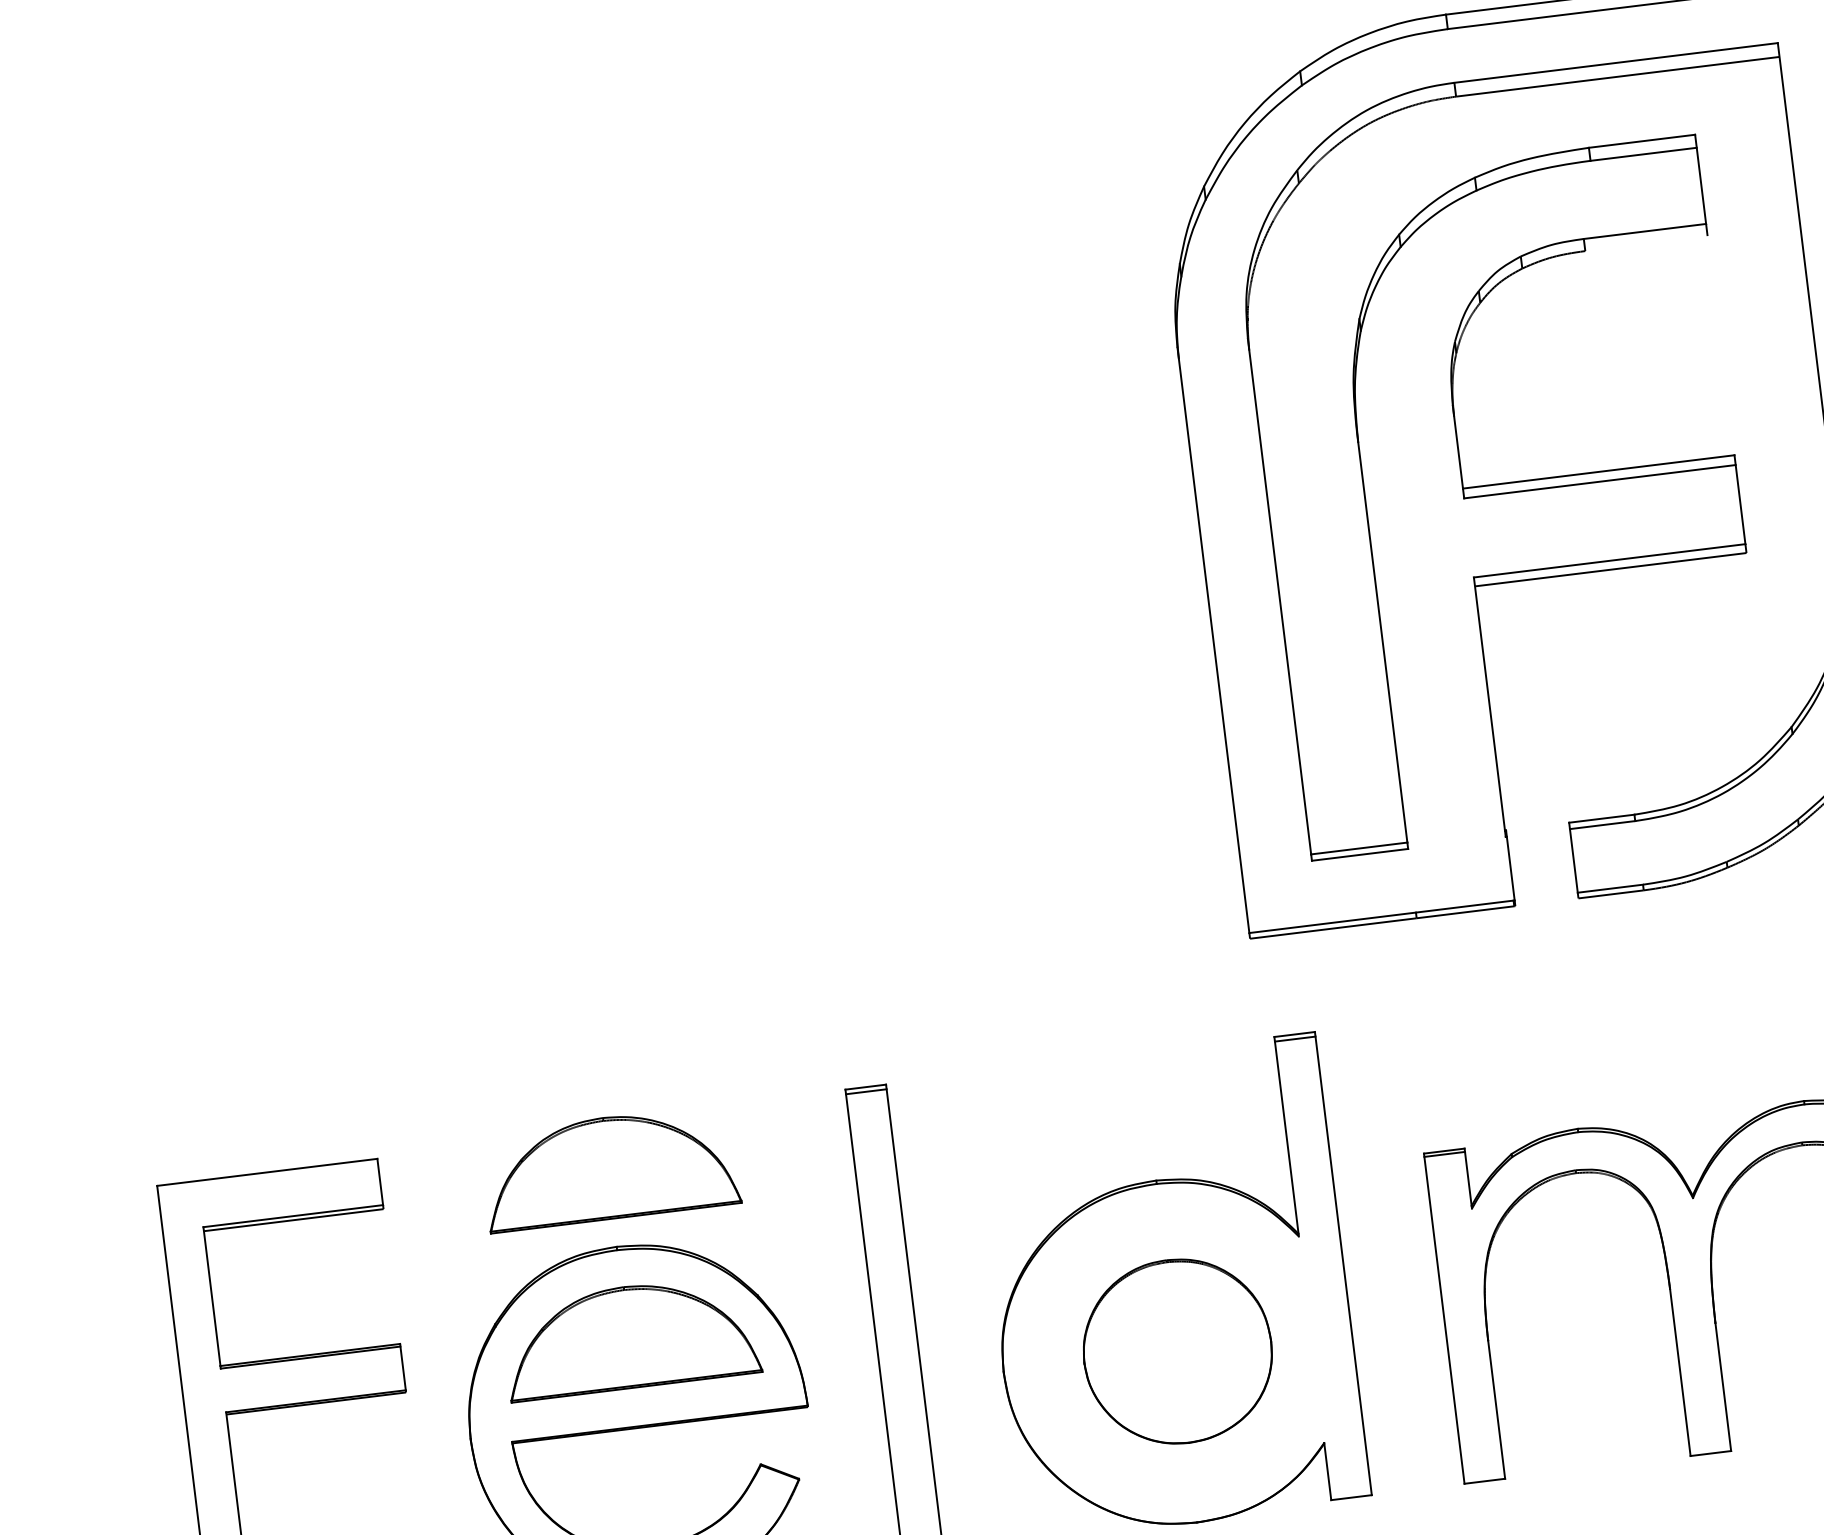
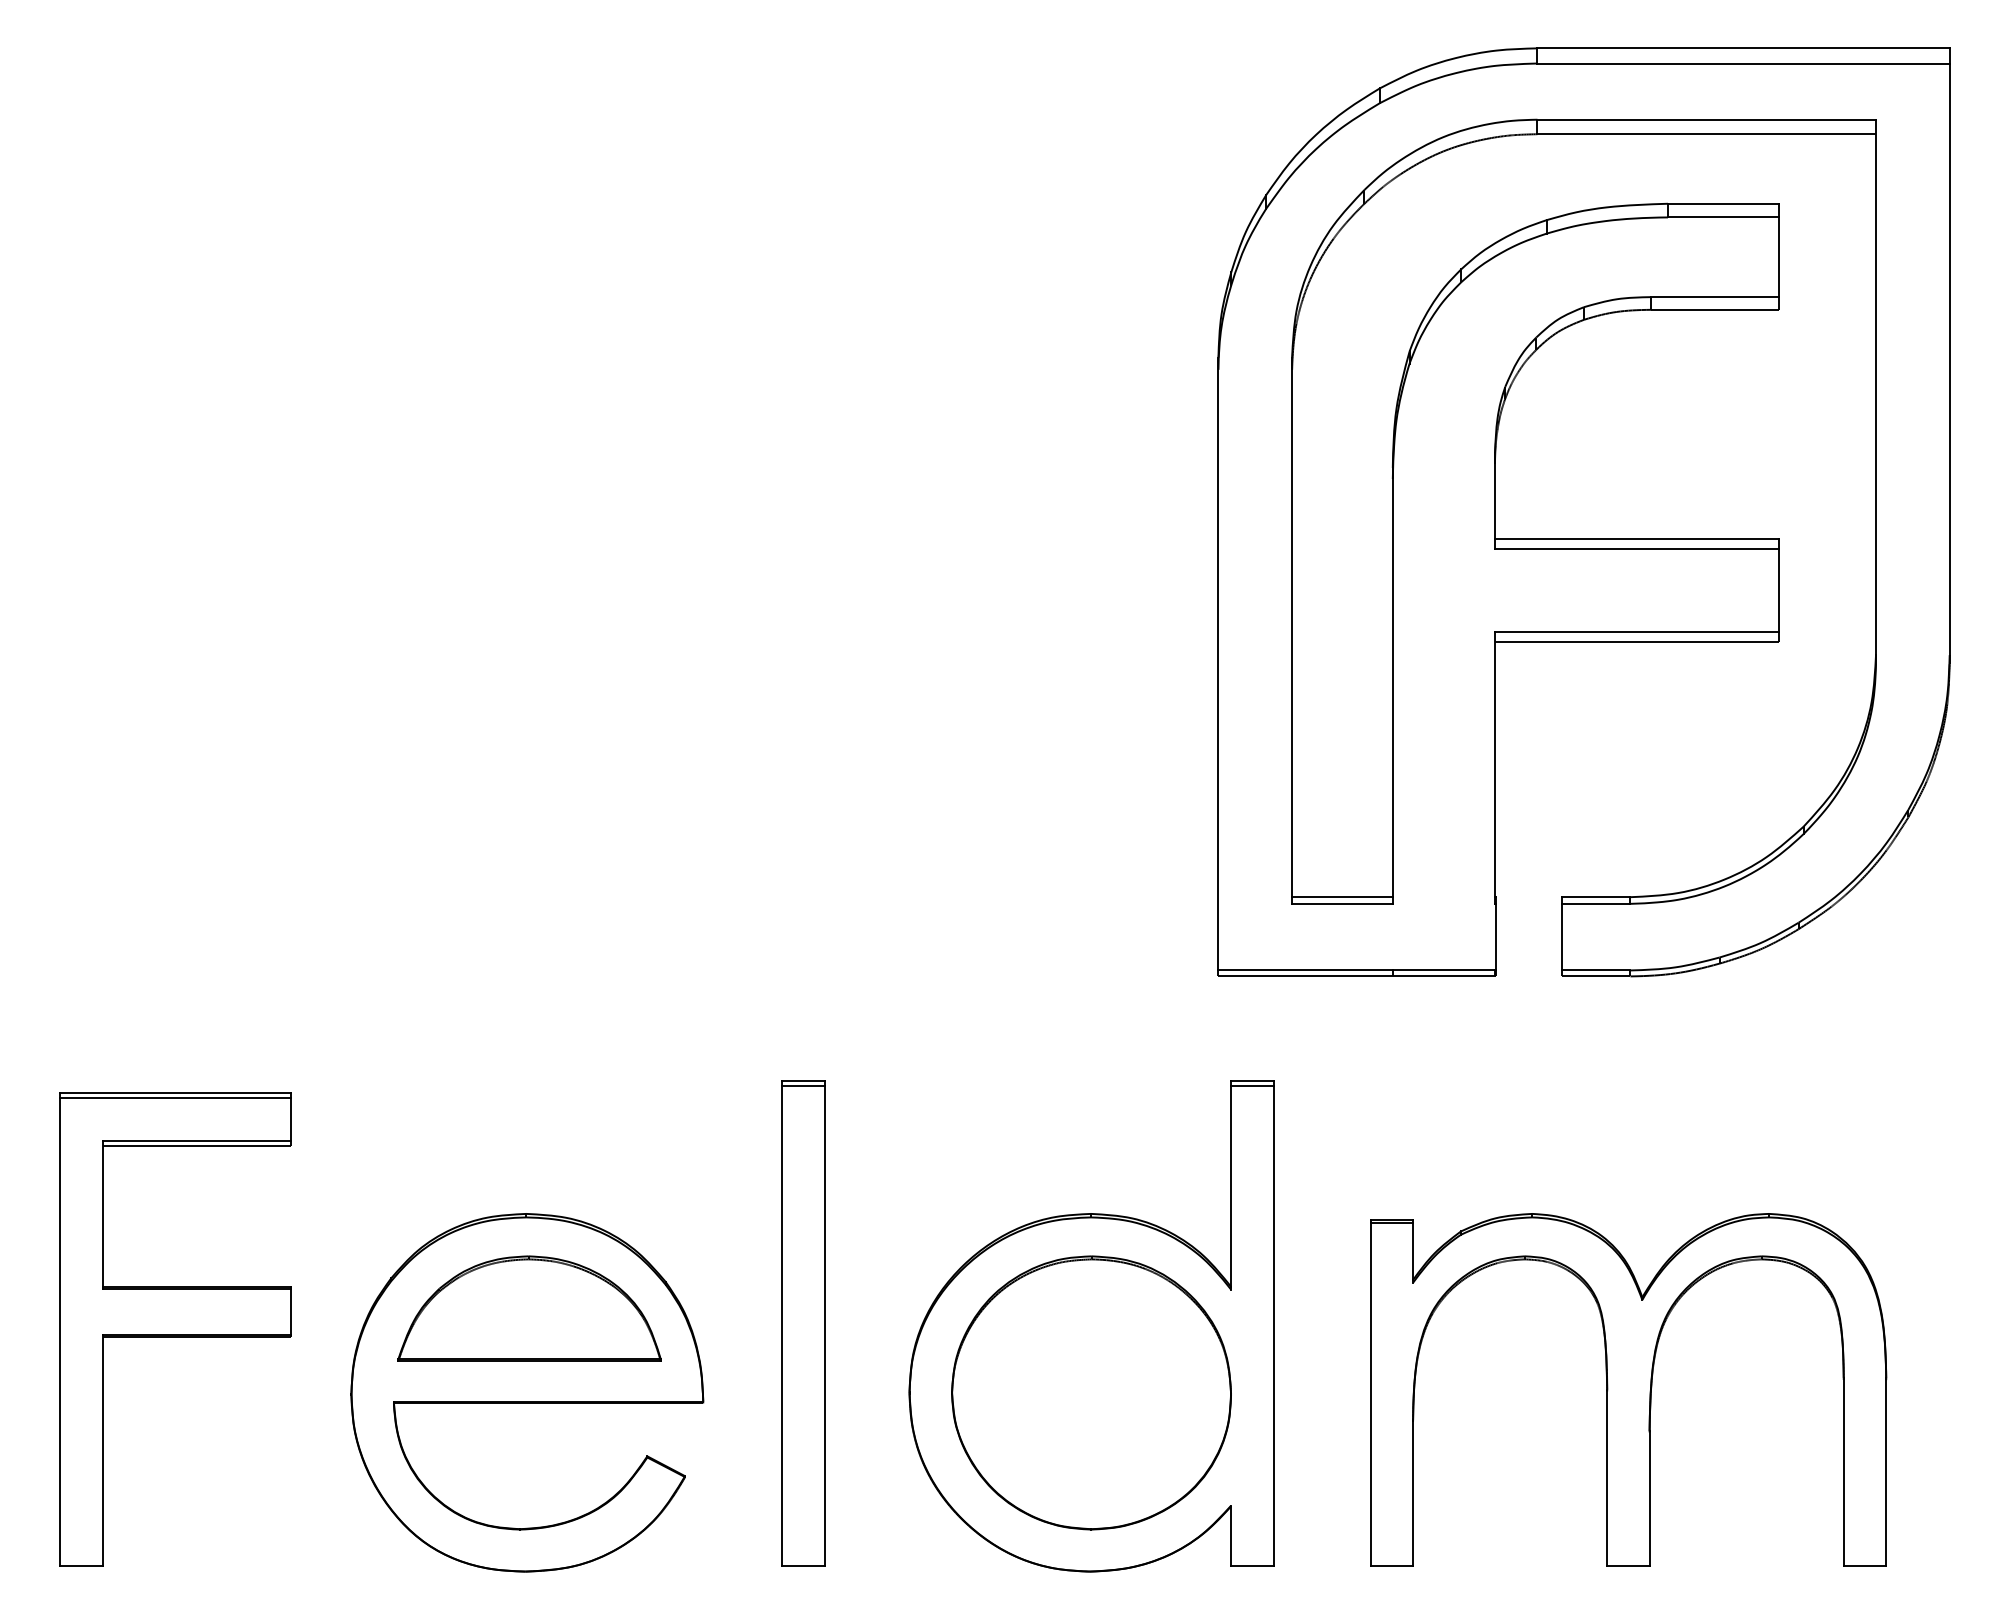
line: (1646, 243) -> (1715, 309), added
part: (610, 1167) -> (529, 1131), removed
line: (267, 1176) -> (175, 1097), added
part: (1177, 1351) -> (1091, 1392), size x1.43

